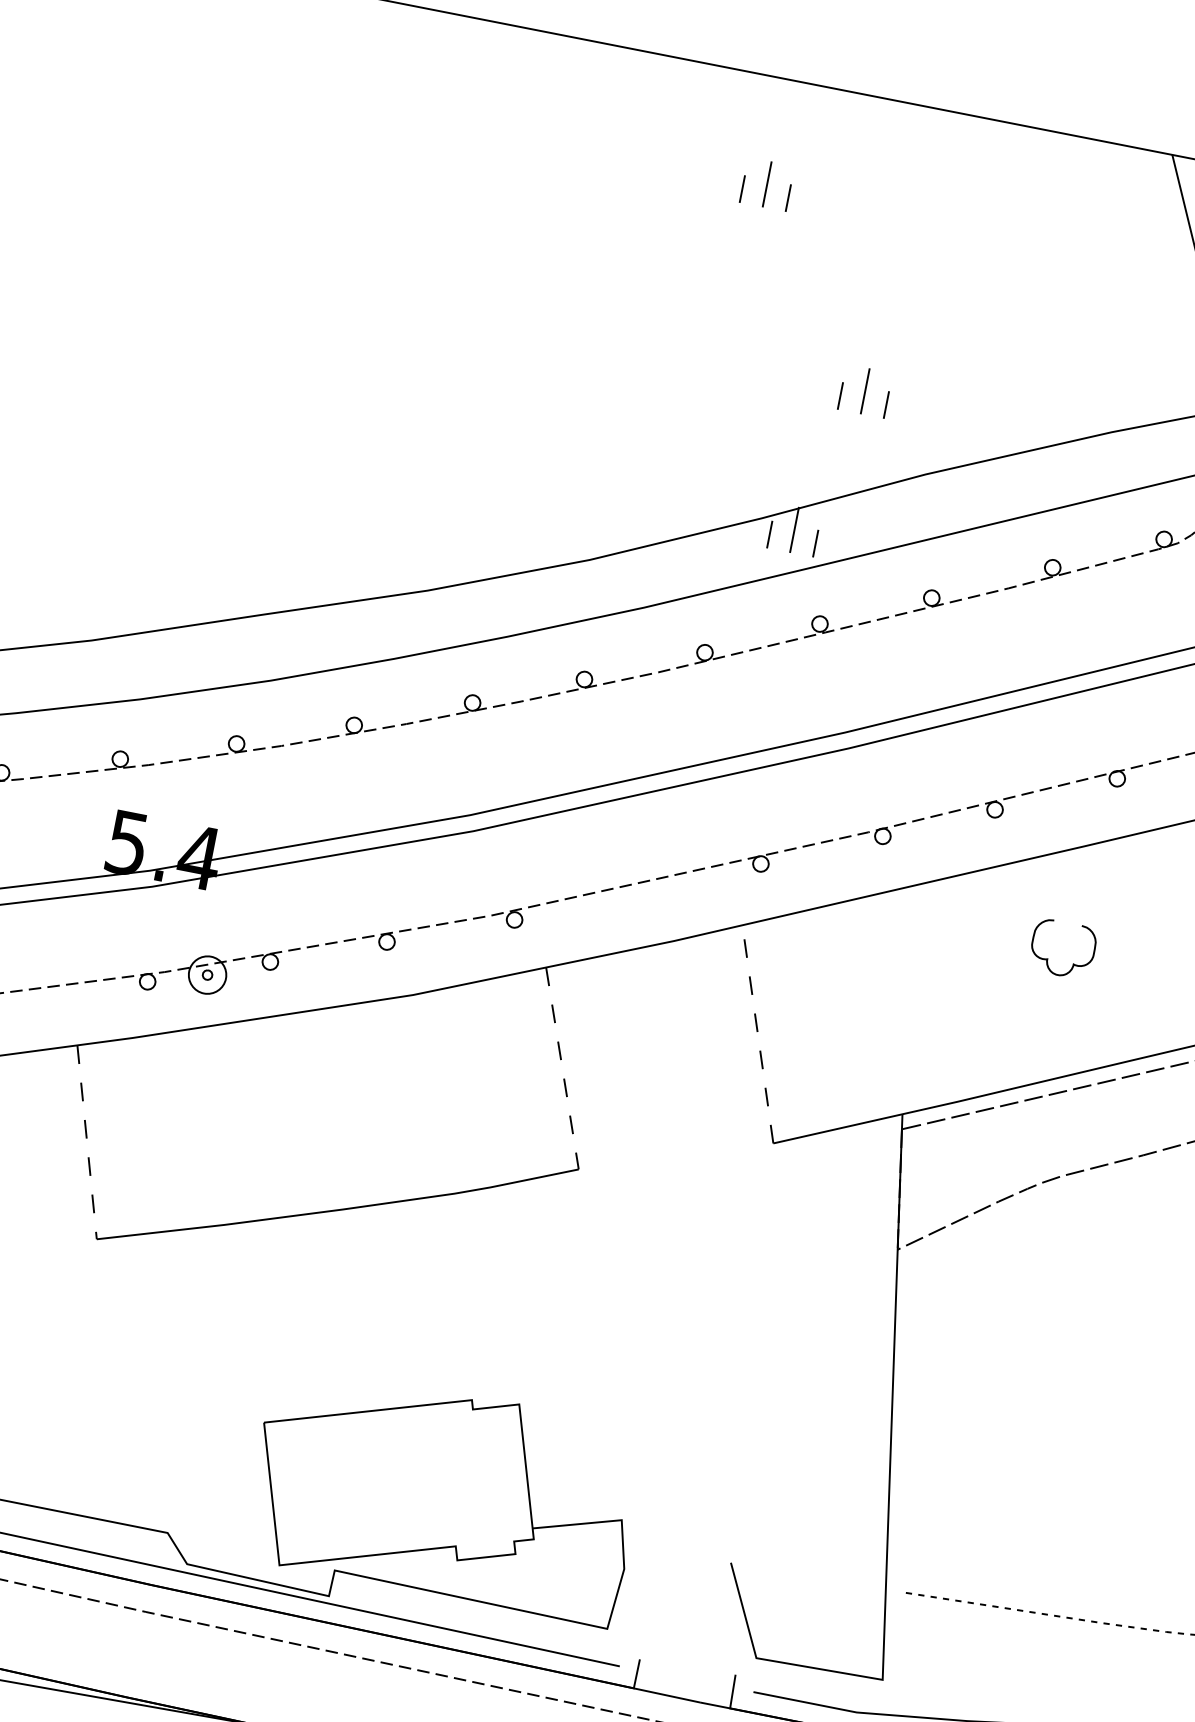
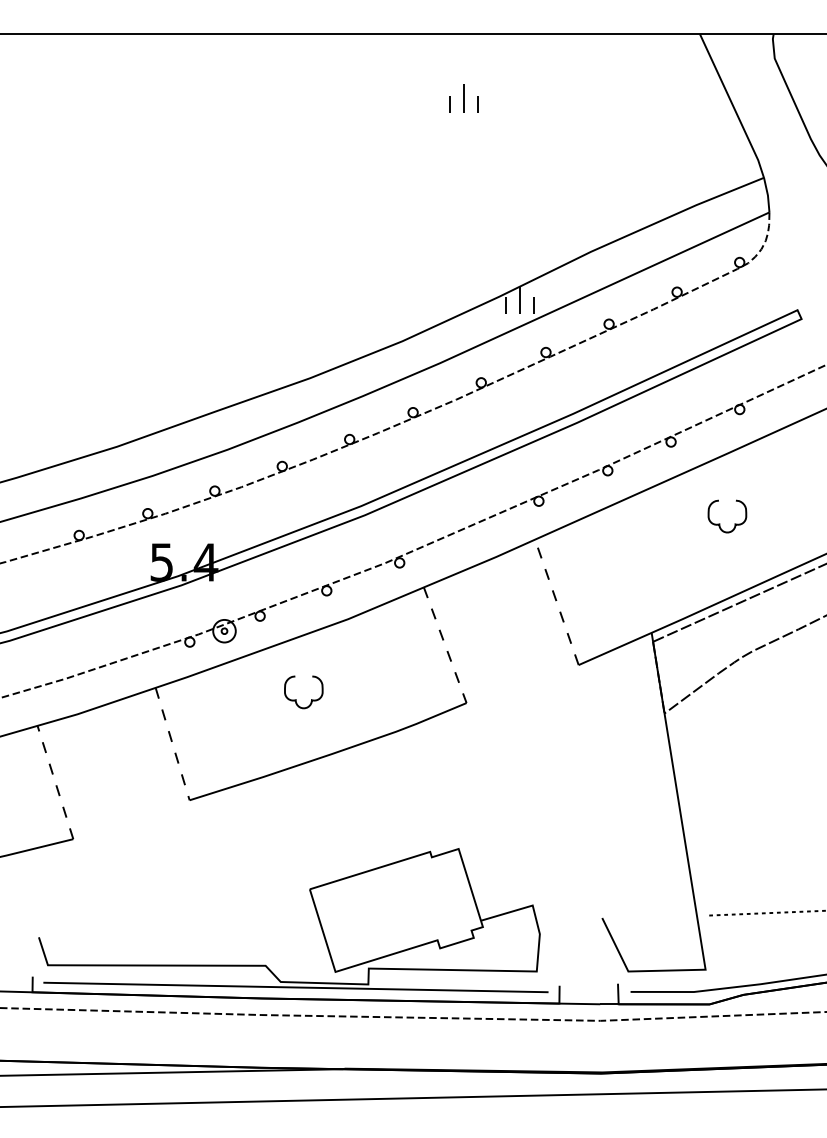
part: (864, 391) -> (545, 209), removed
part: (302, 1109) -> (296, 699), added

